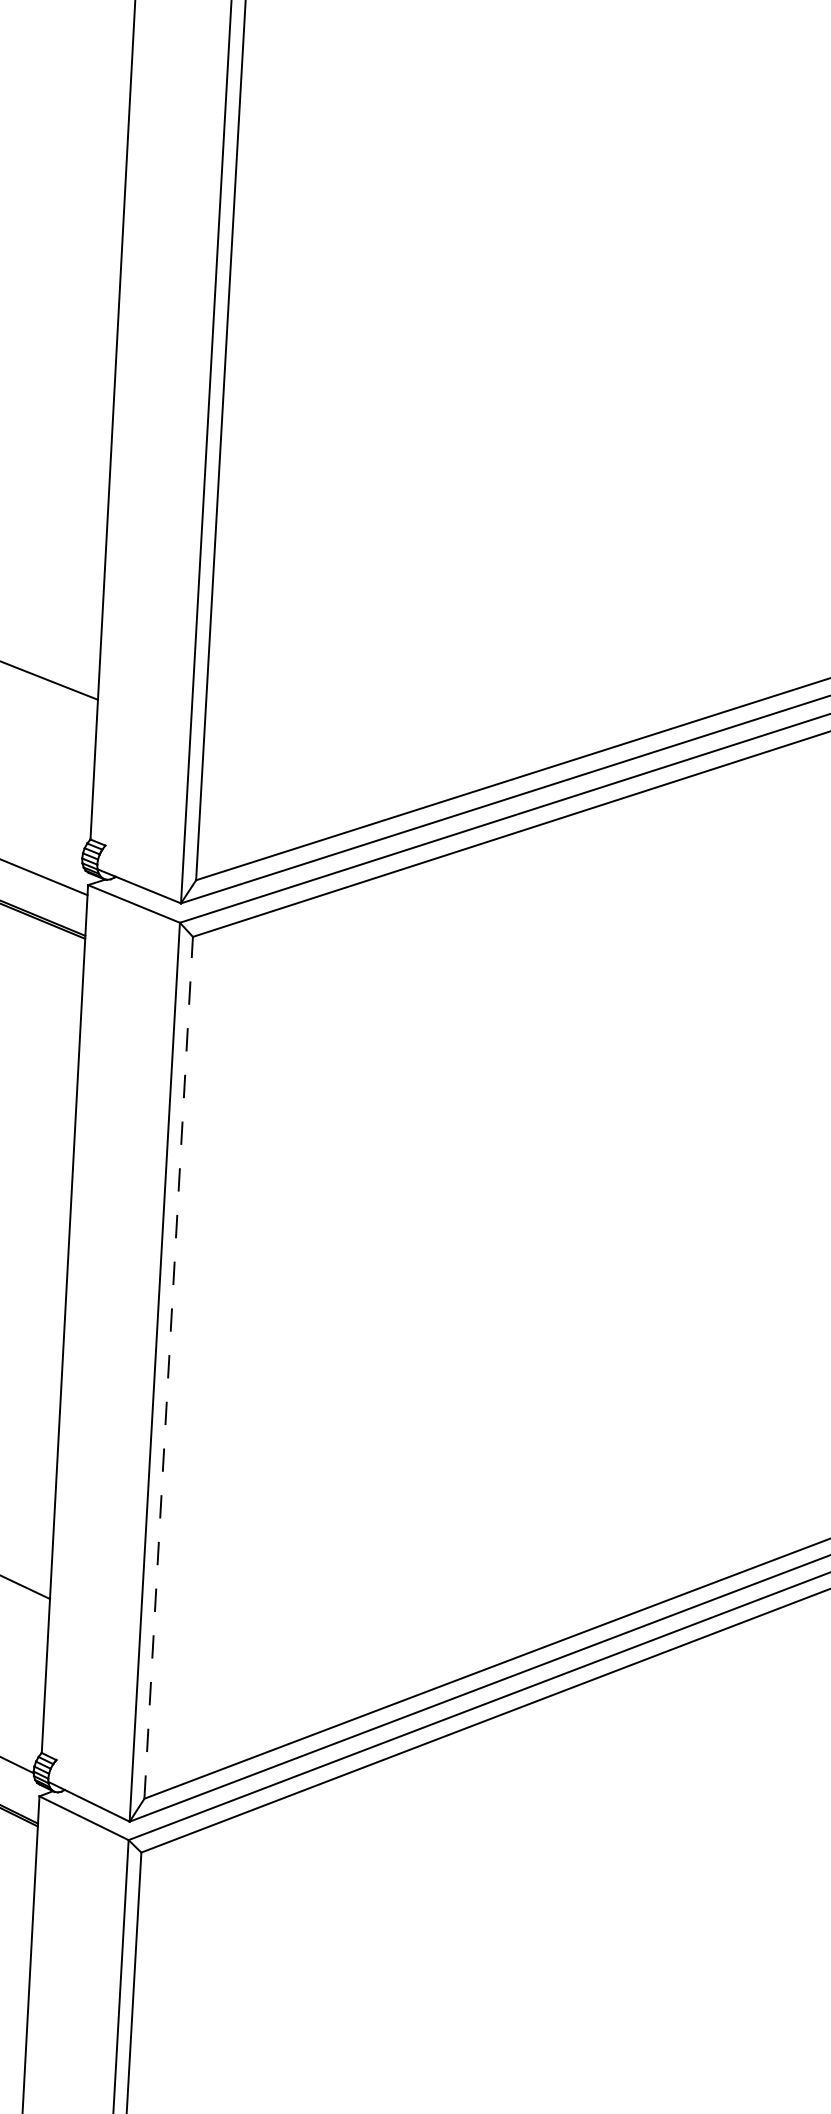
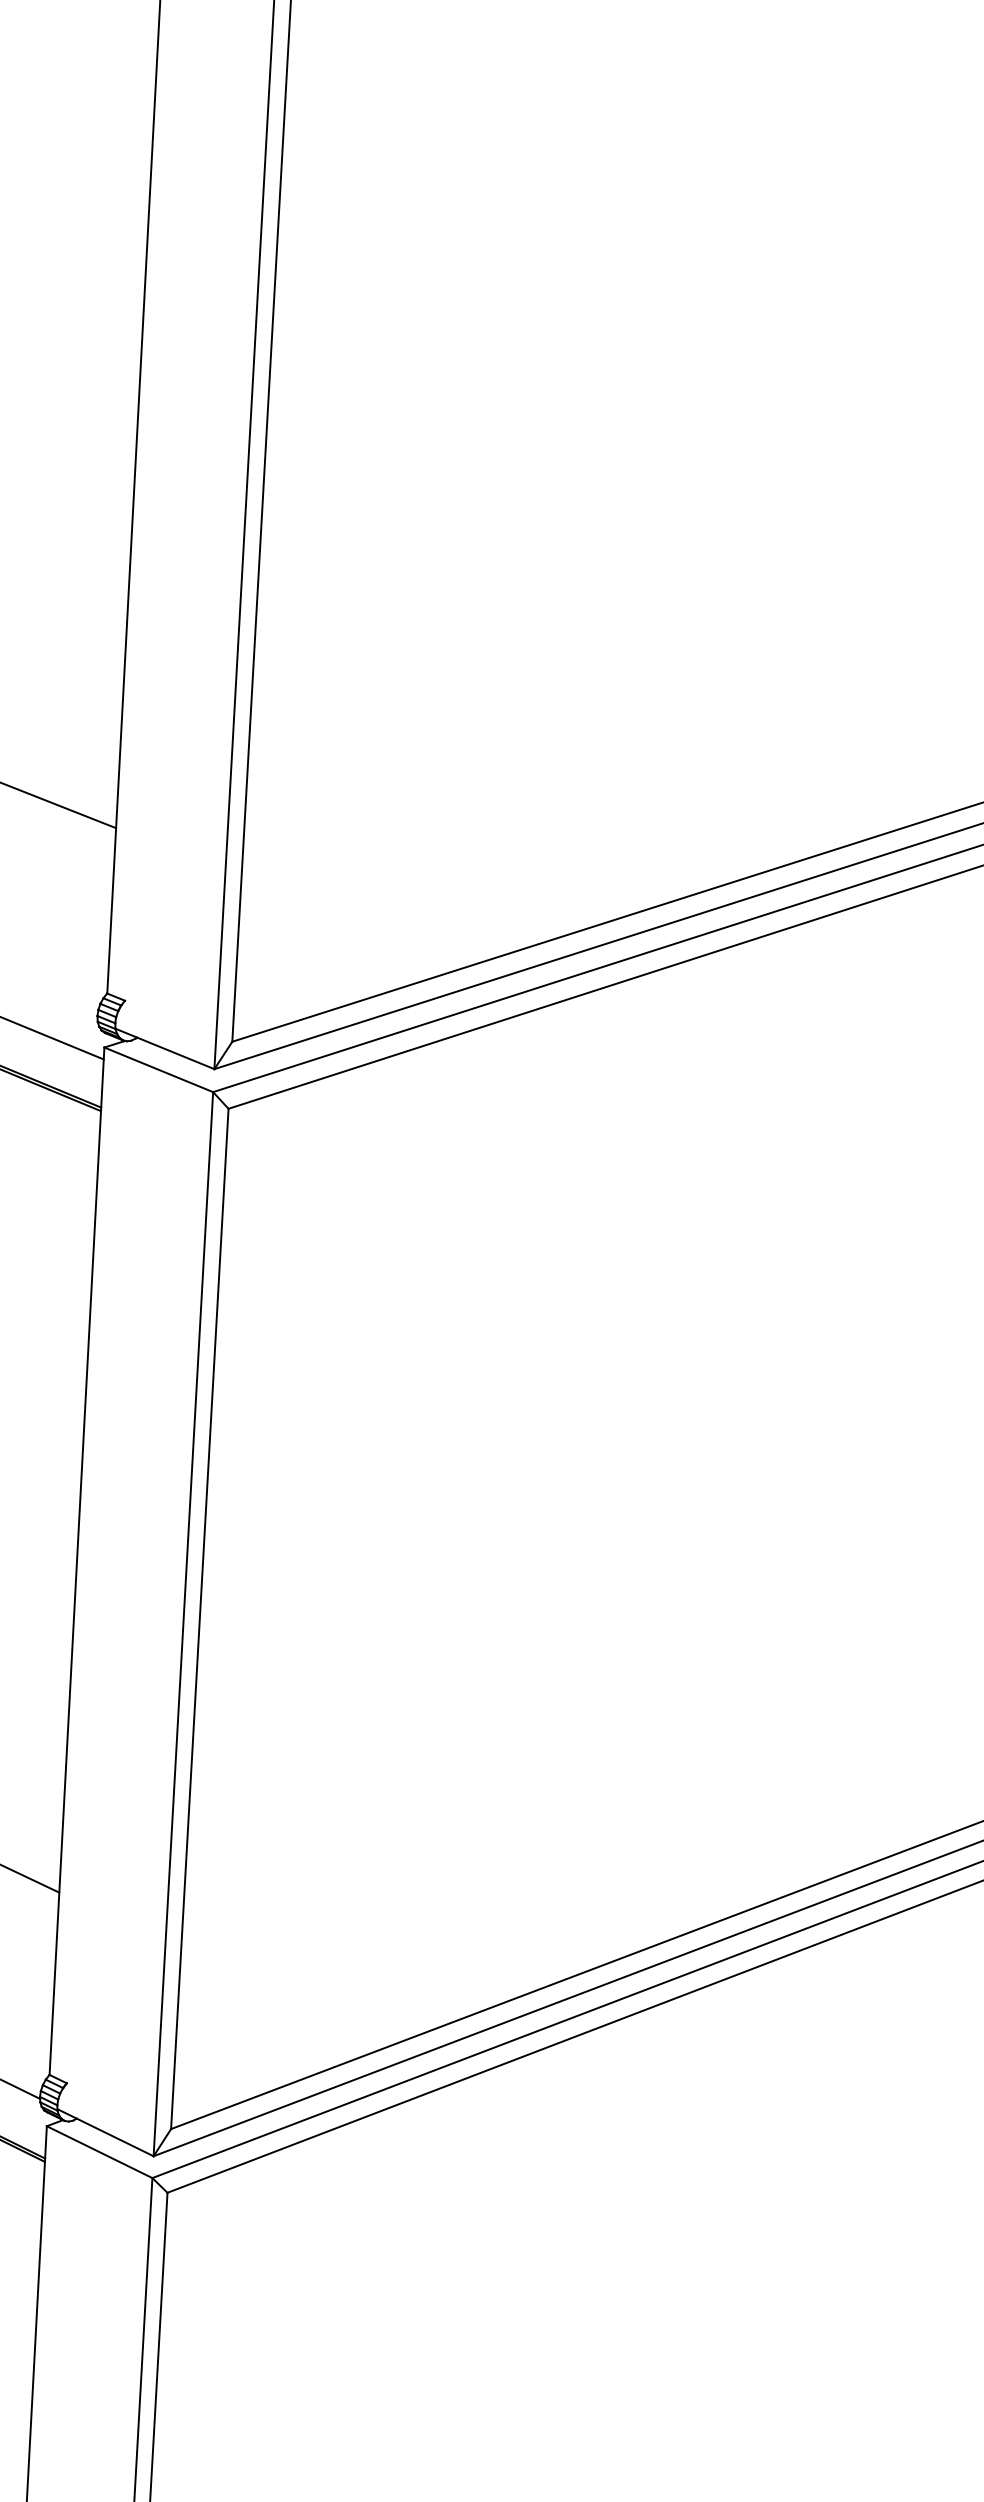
line: (168, 1367) -> (199, 1618), dashed -> solid

